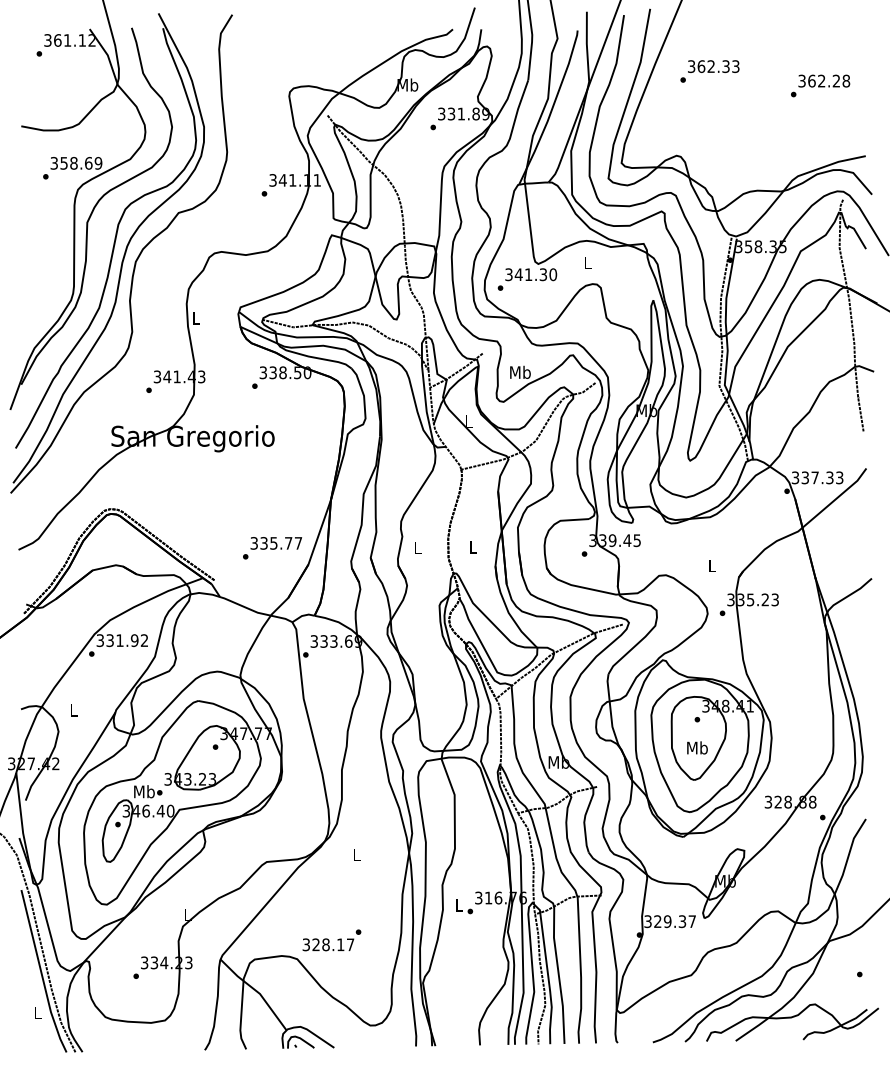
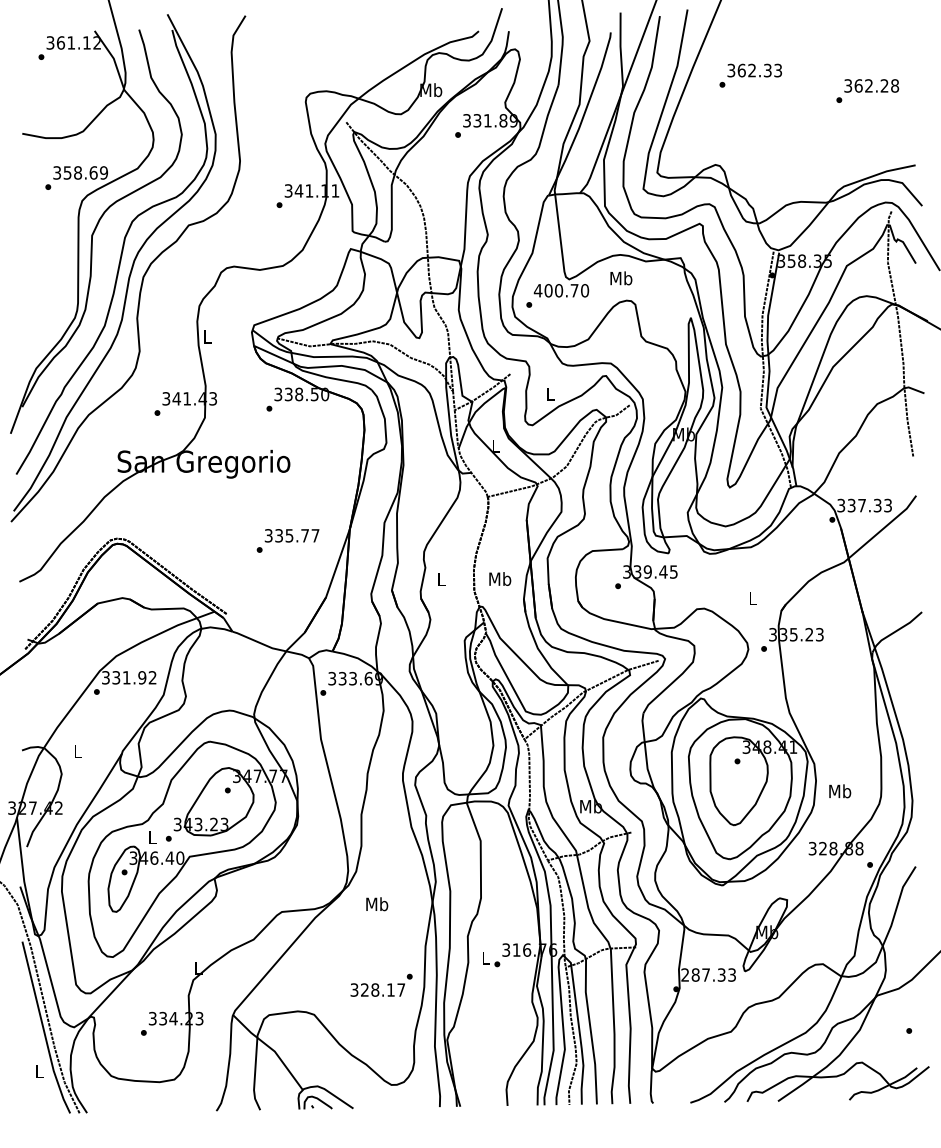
text: (587, 262) -> (621, 277), L -> Mb
text: (525, 274) -> (555, 290), 341.30 -> 400.70
text: (520, 371) -> (550, 393), Mb -> L
text: (472, 546) -> (499, 578), L -> Mb
text: (272, 548) -> (288, 541), moved
text: (697, 747) -> (840, 790), moved
text: (144, 791) -> (152, 837), Mb -> L
text: (356, 854) -> (376, 904), L -> Mb
text: (669, 921) -> (707, 974), 329.37 -> 287.33
text: (331, 940) -> (381, 985), moved

